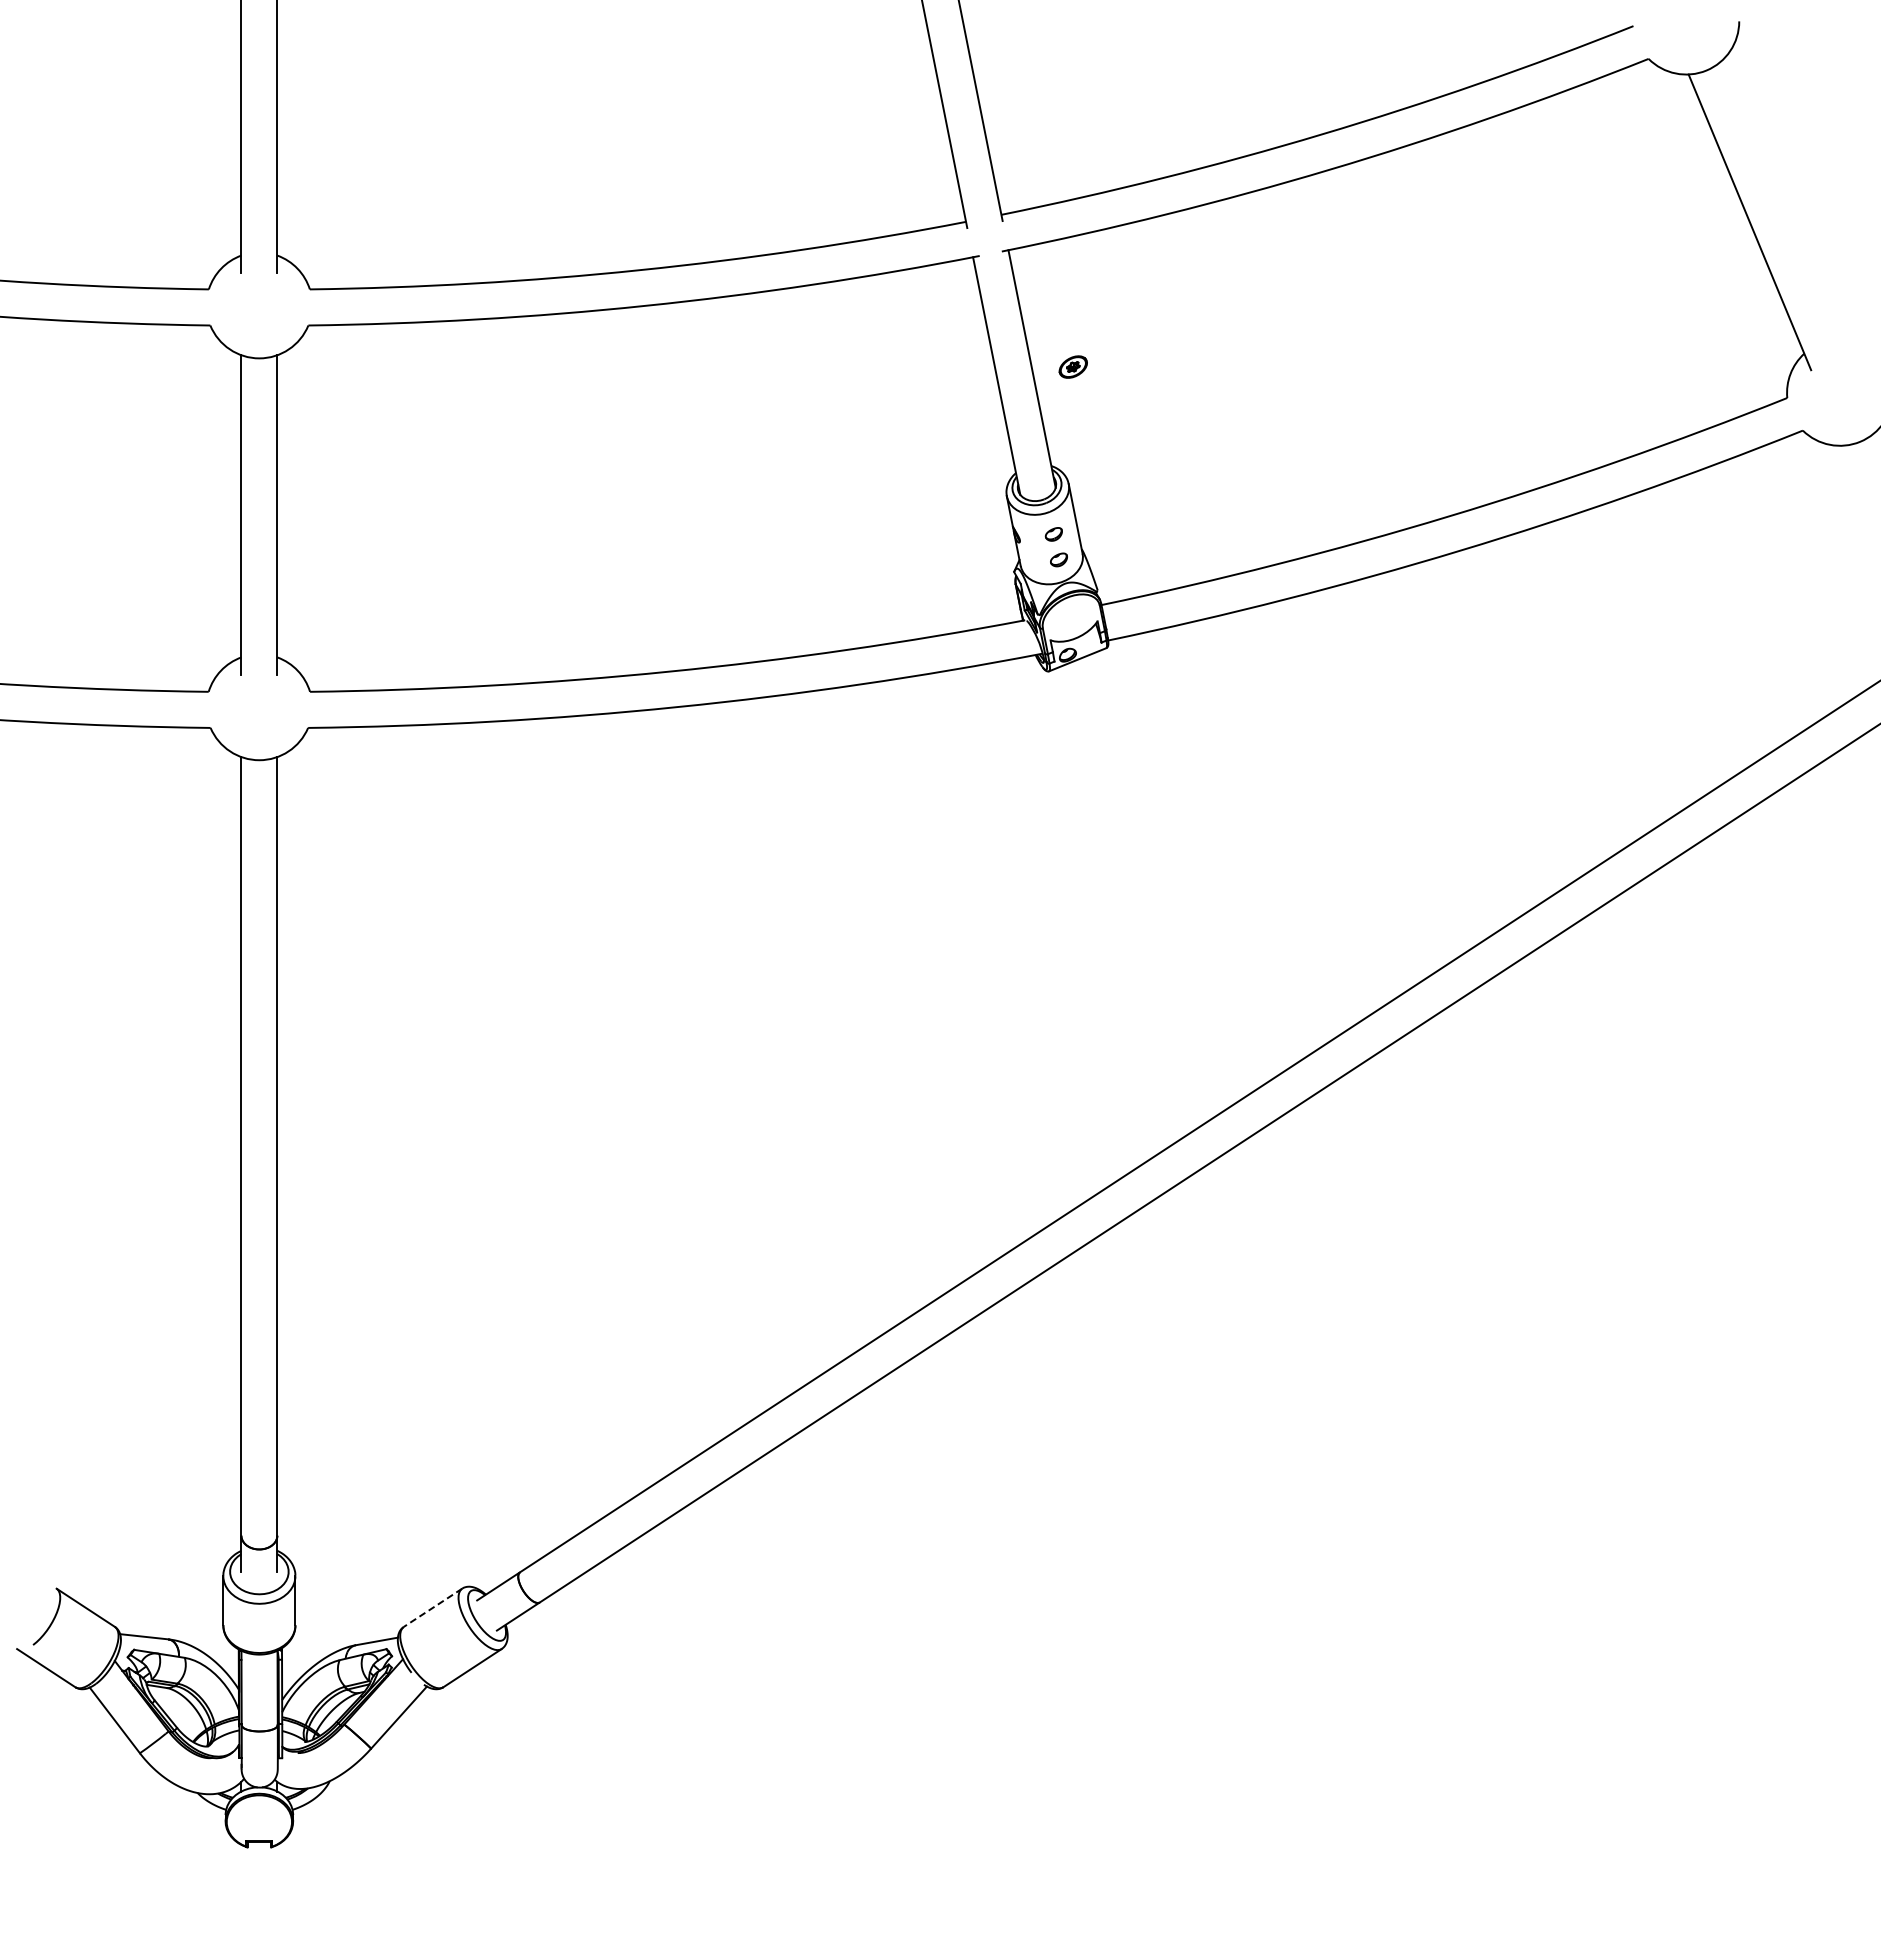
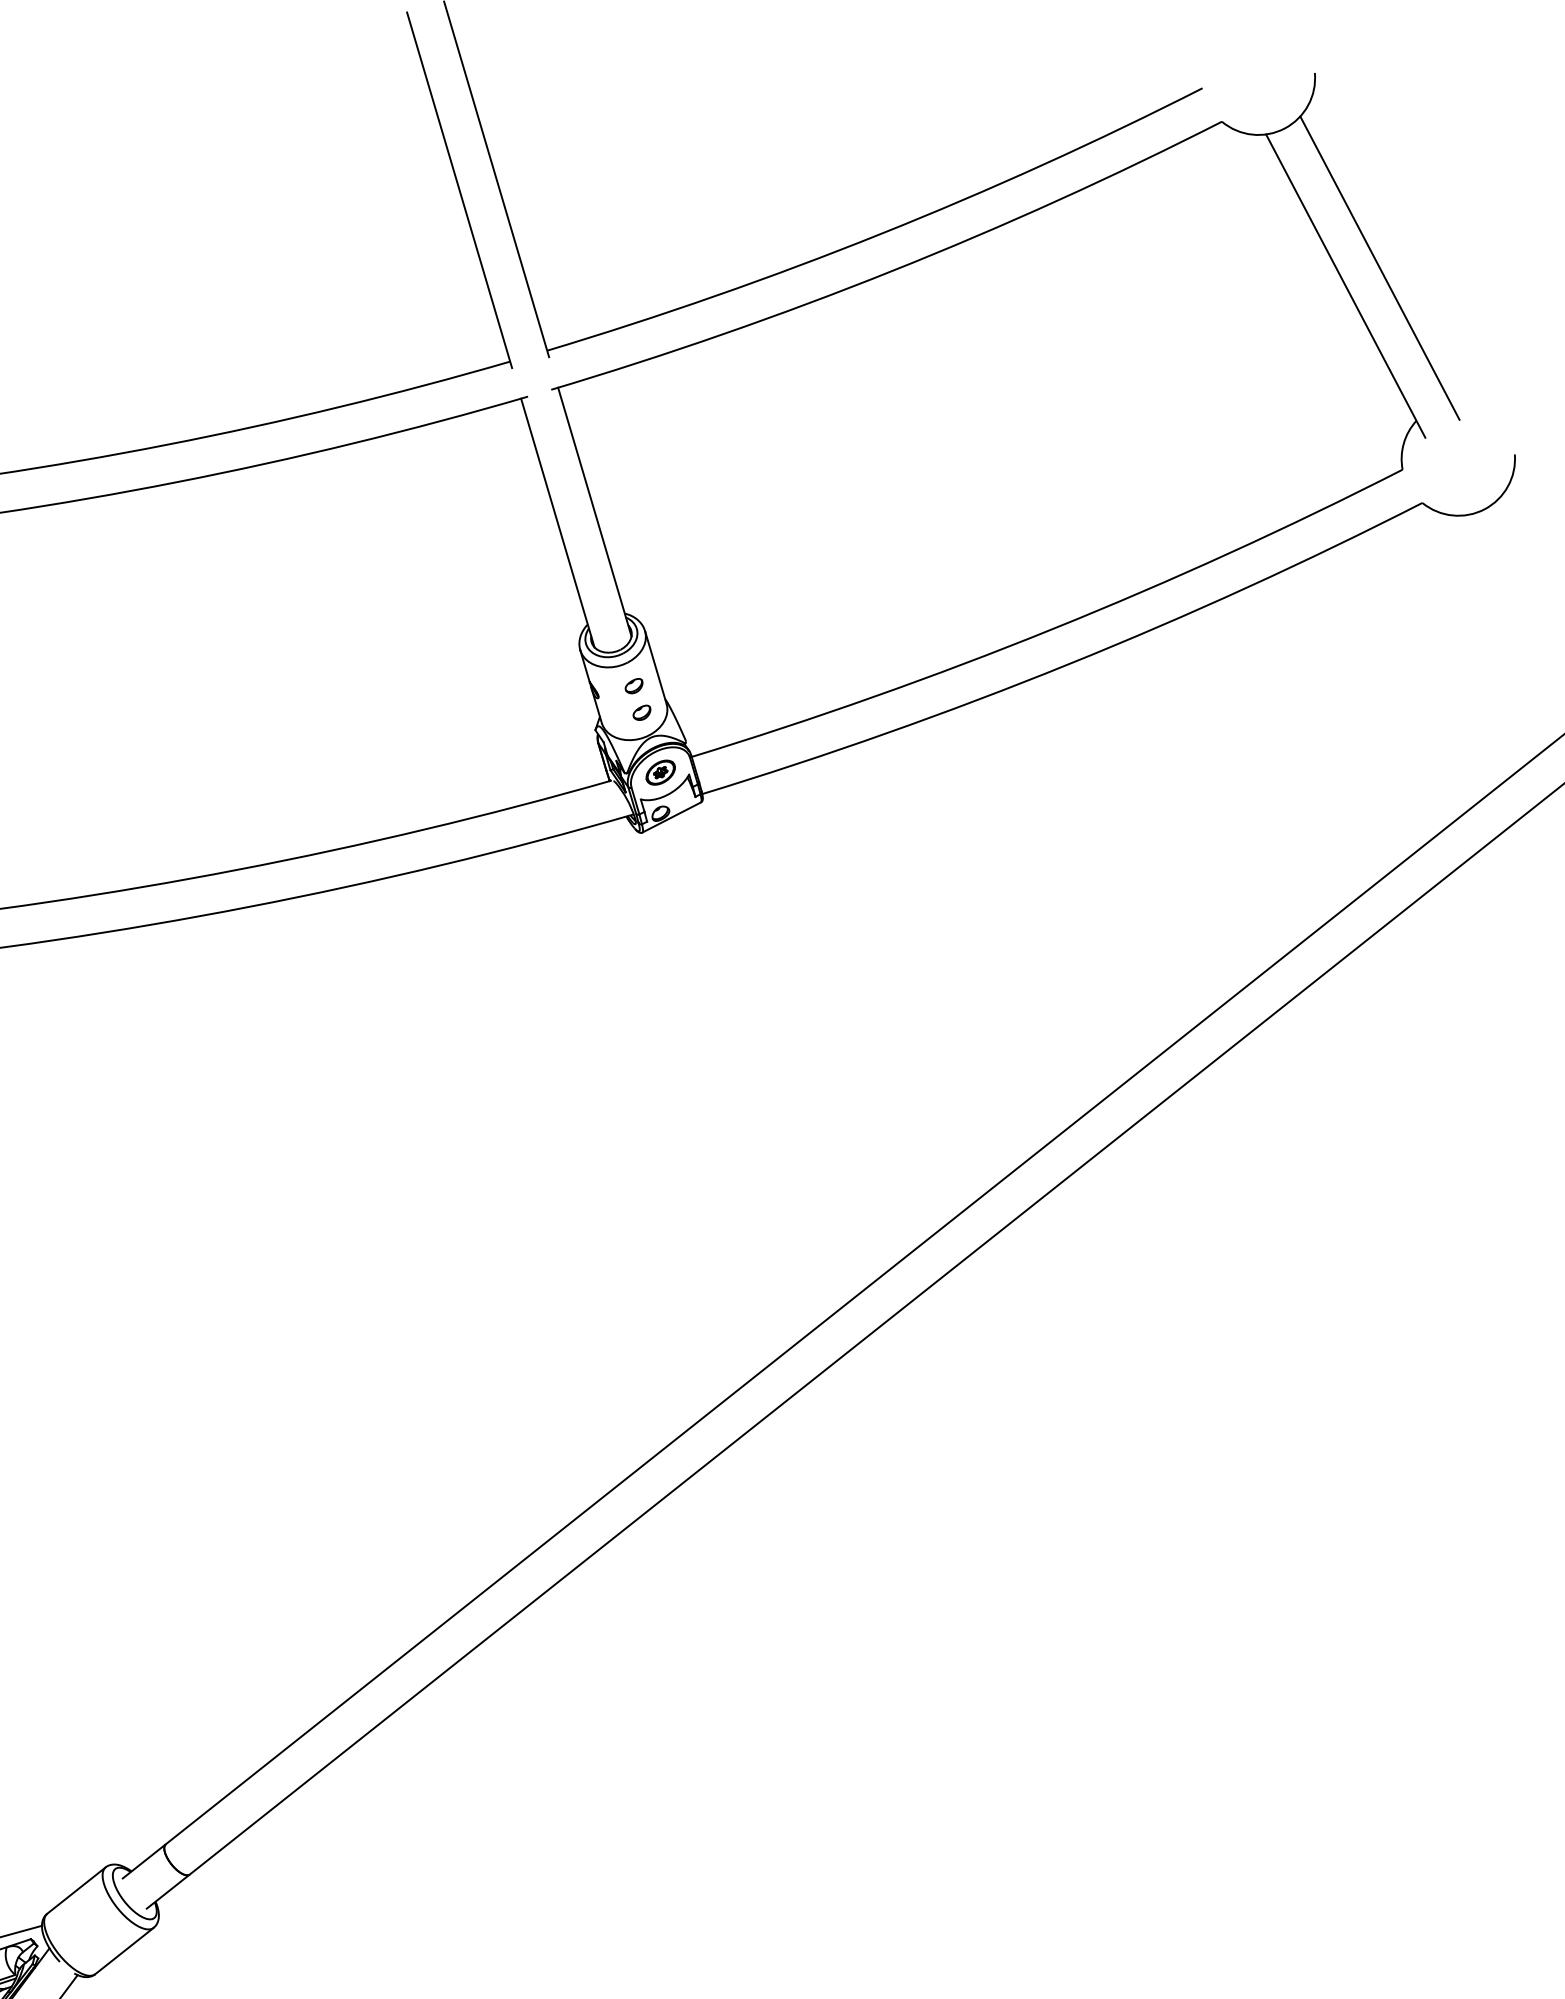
line: (1782, 208) -> (1379, 268), added
part: (1072, 366) -> (659, 772), moved
line: (432, 1607) -> (75, 1890), dashed -> solid

